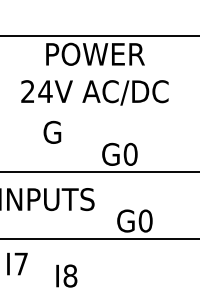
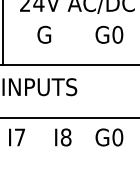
text: (119, 153) -> (109, 34), moved
text: (134, 220) -> (109, 137), moved
text: (66, 275) -> (63, 137), moved

